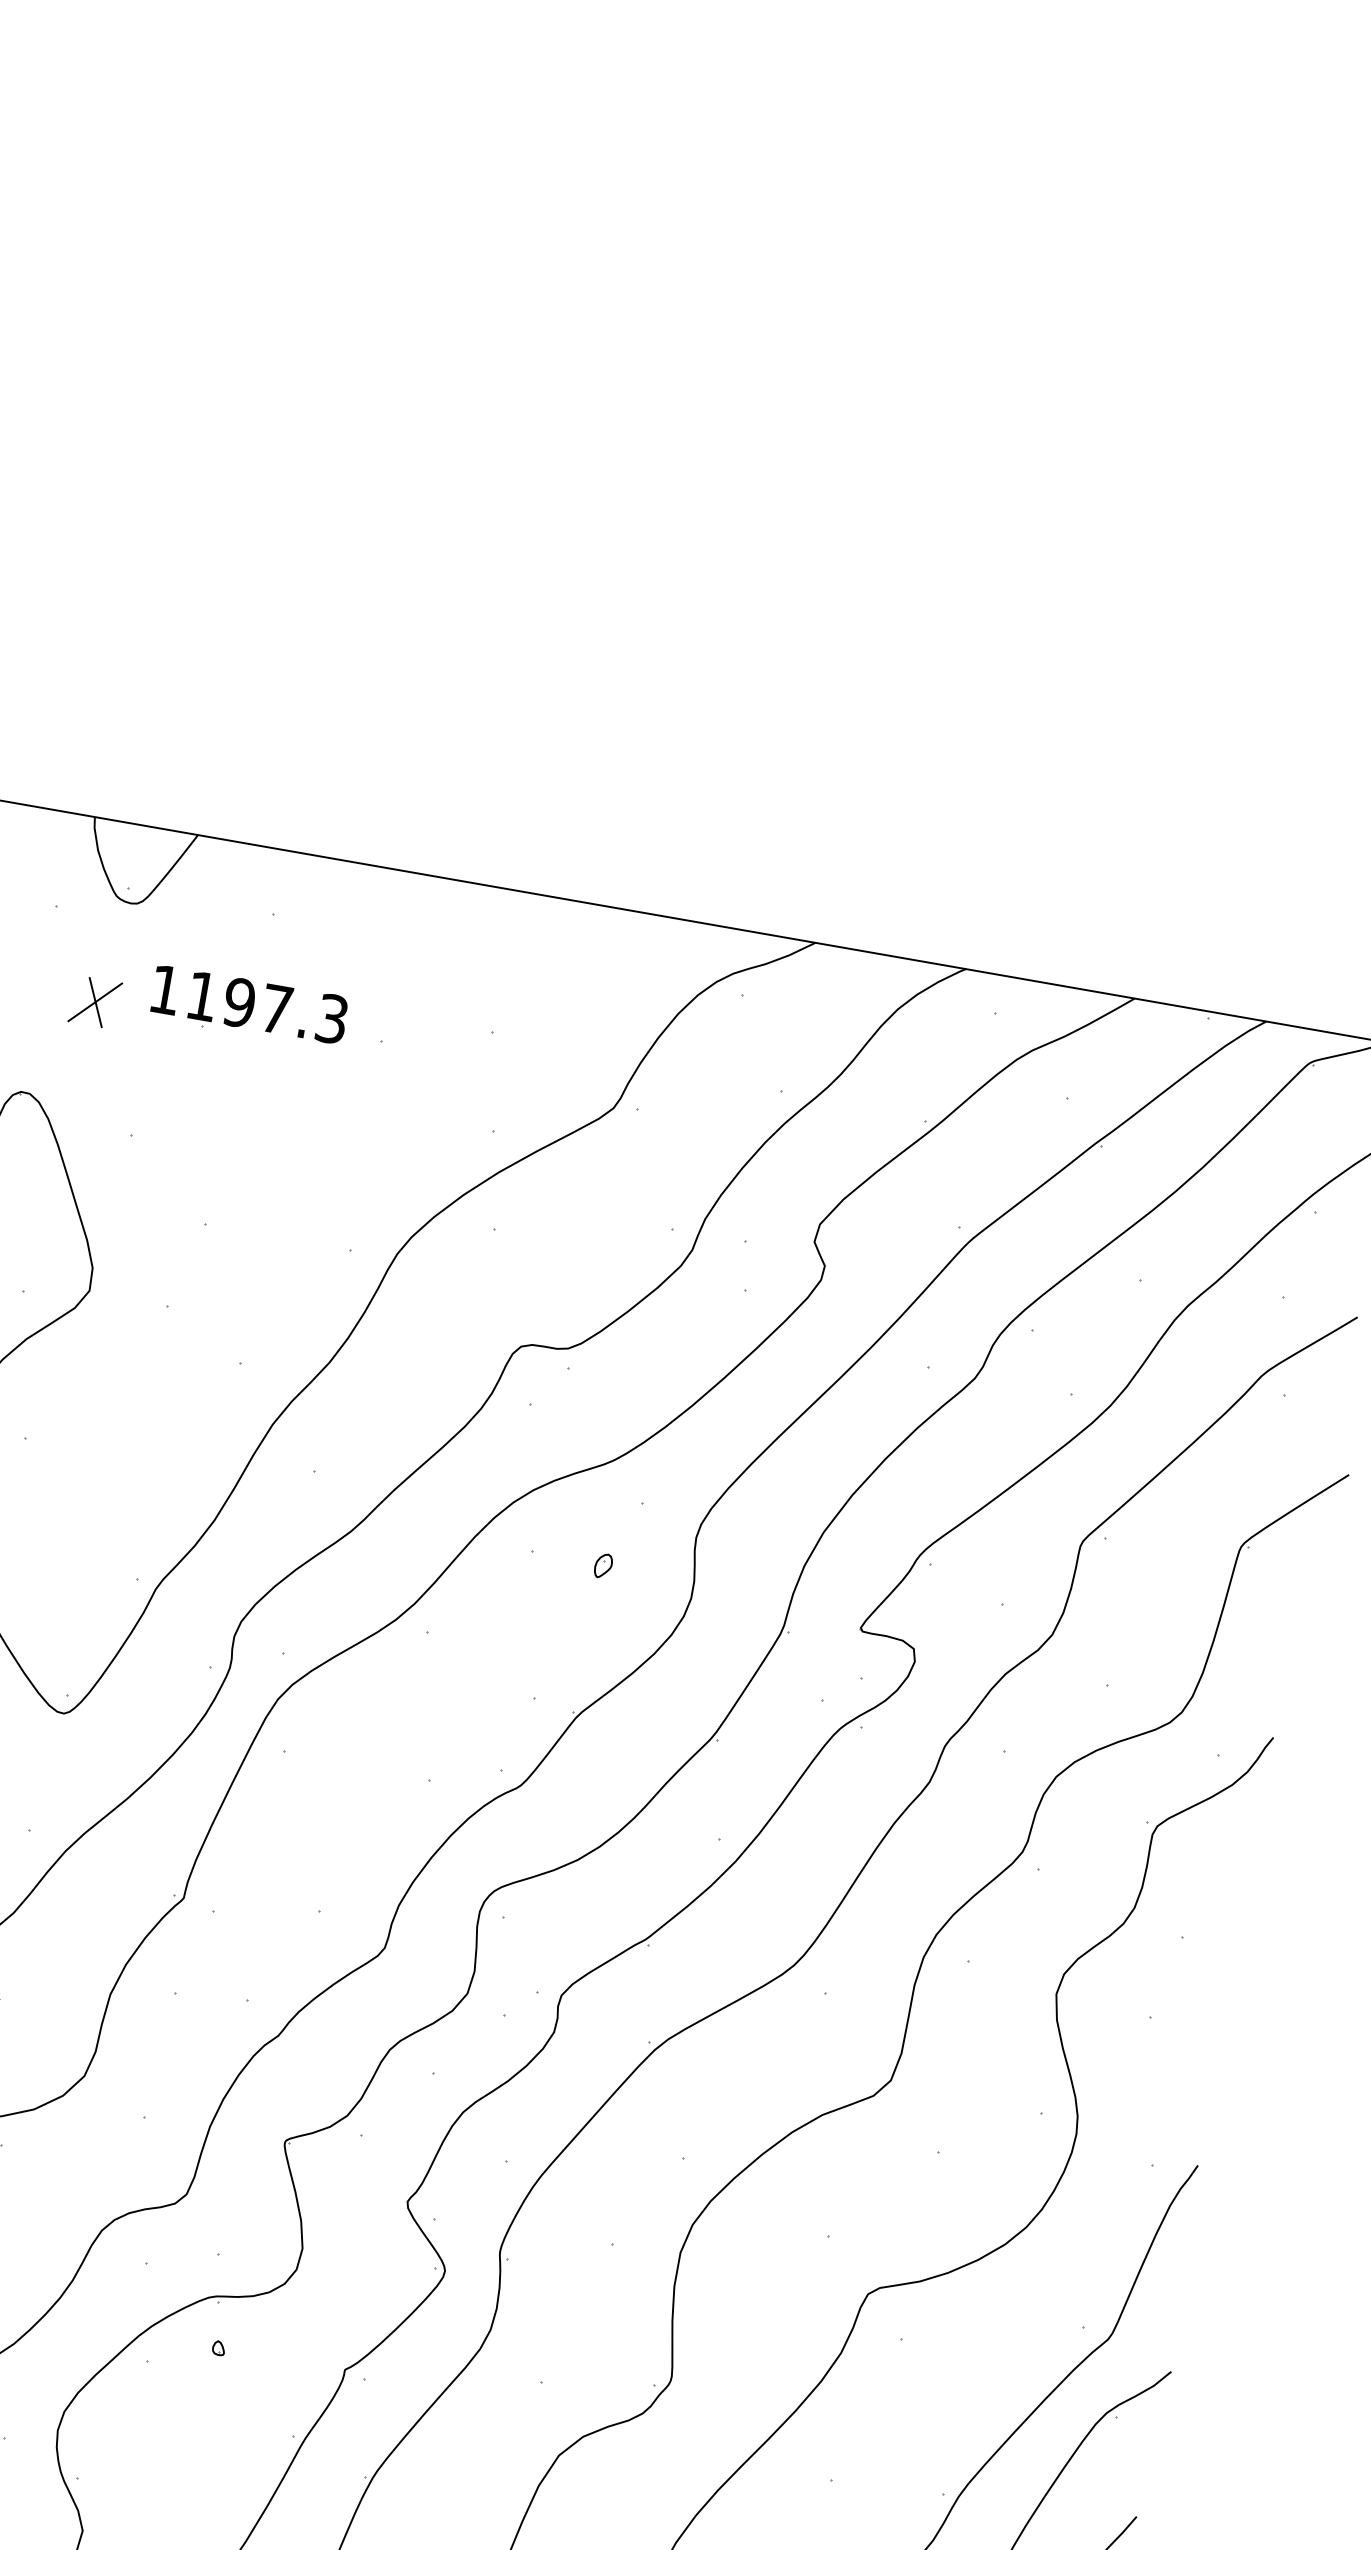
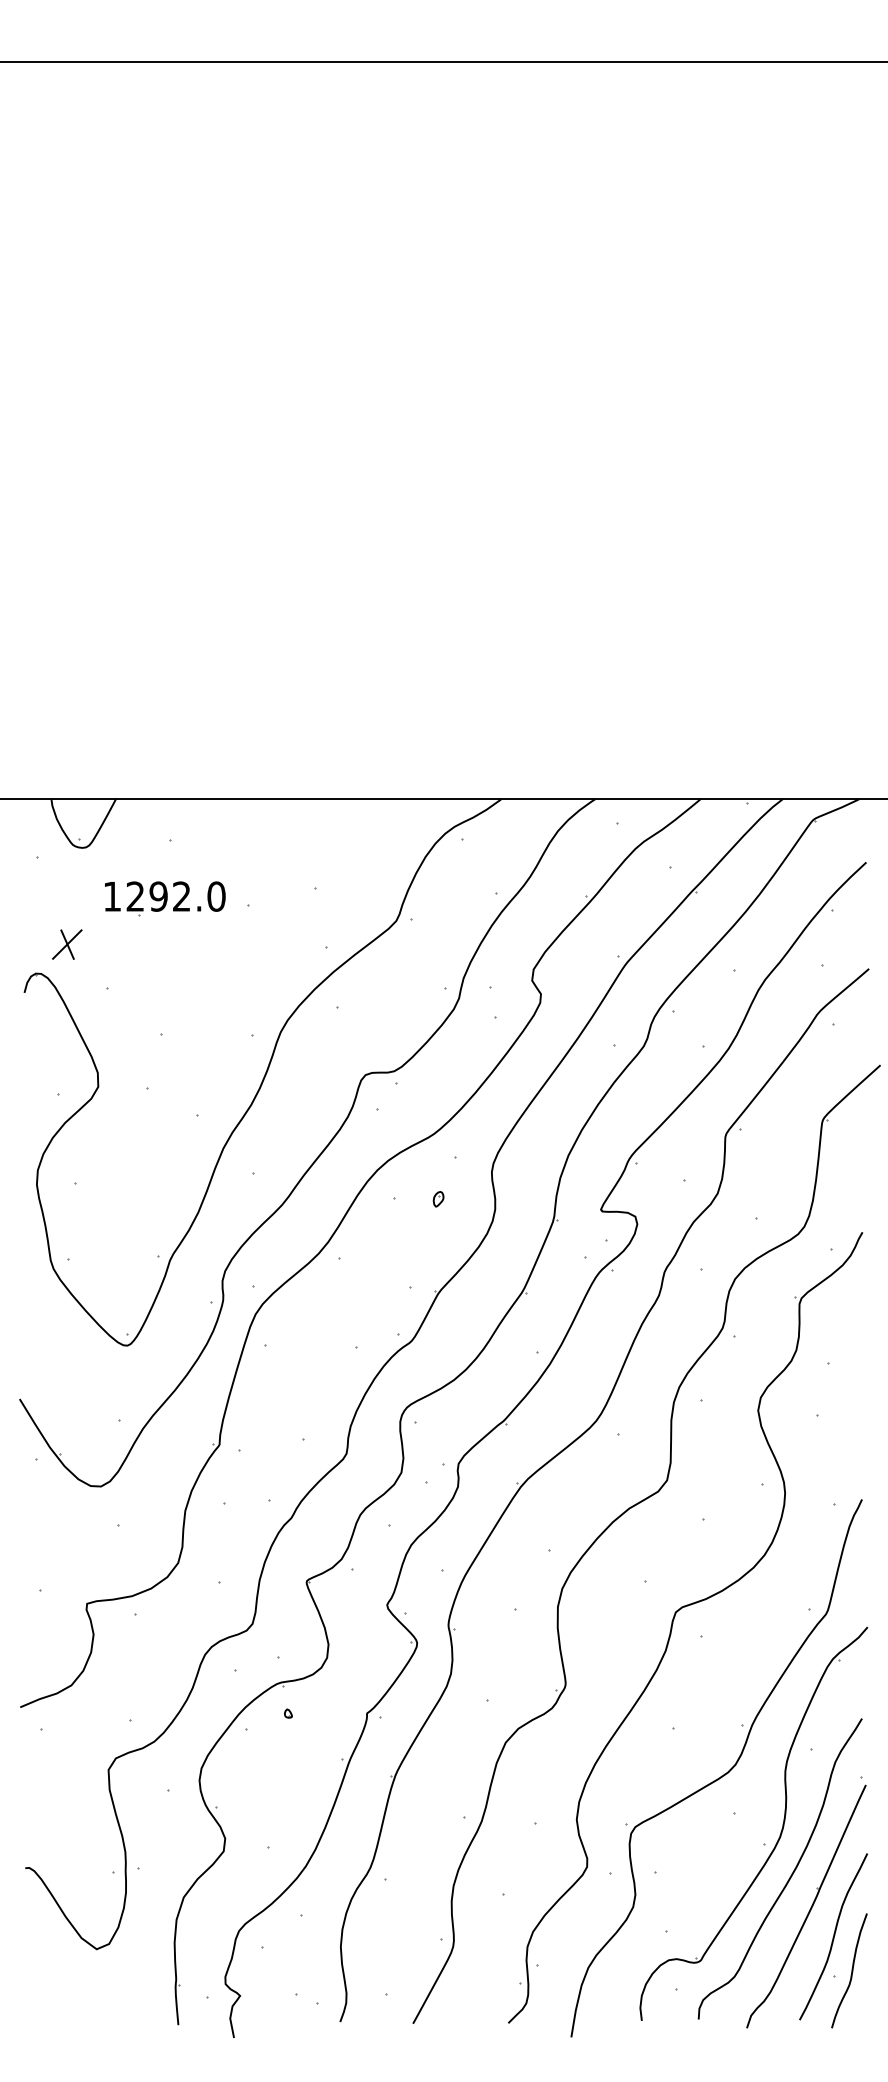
part: (95, 1002) -> (67, 944), moved
text: (266, 1007) -> (175, 896), 1197.3 -> 1292.0

